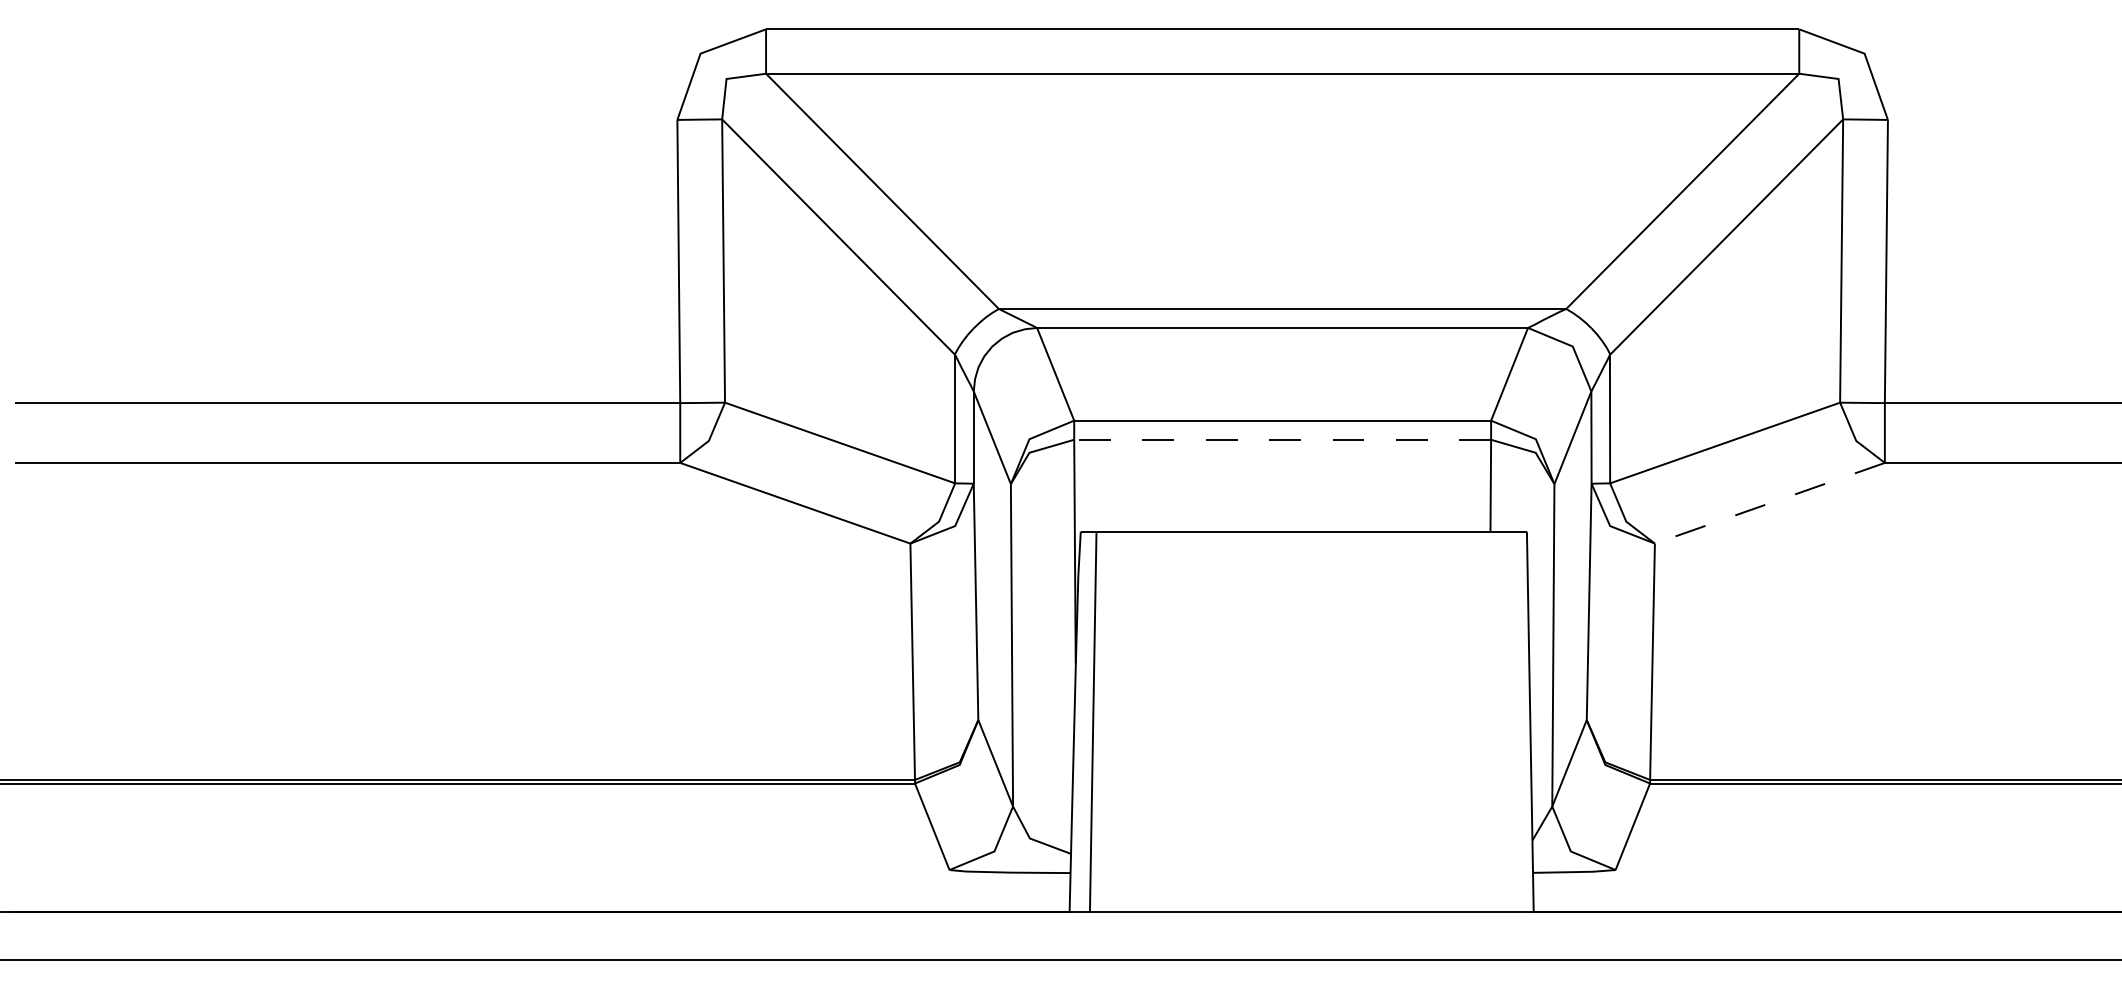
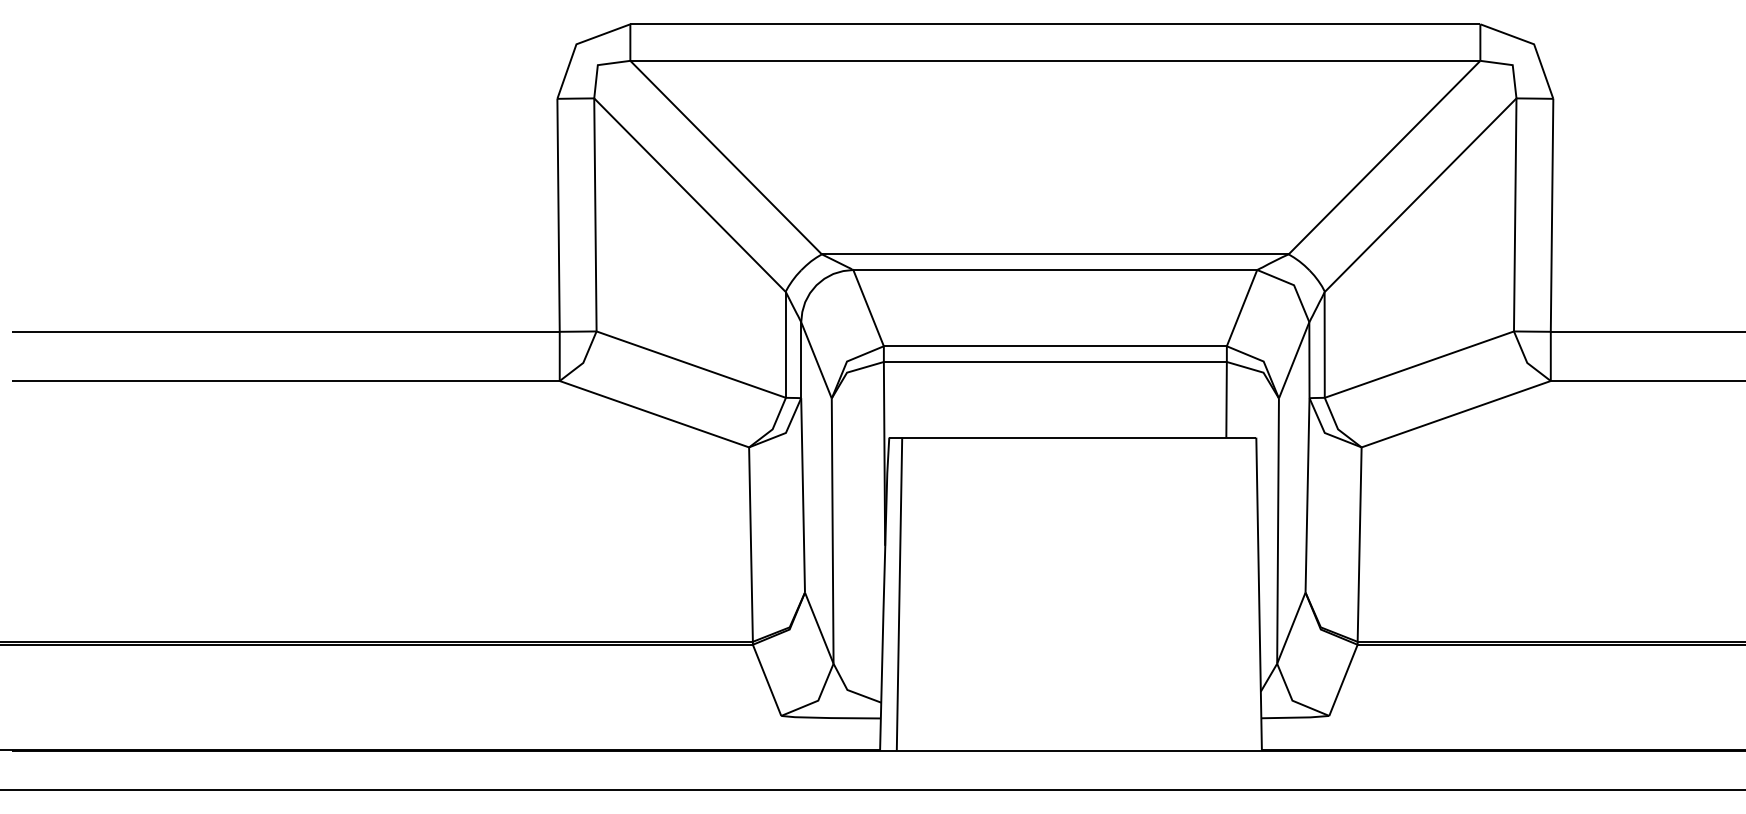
line: (1281, 439) -> (1054, 361), dashed -> solid
line: (1769, 503) -> (1455, 414), dashed -> solid

